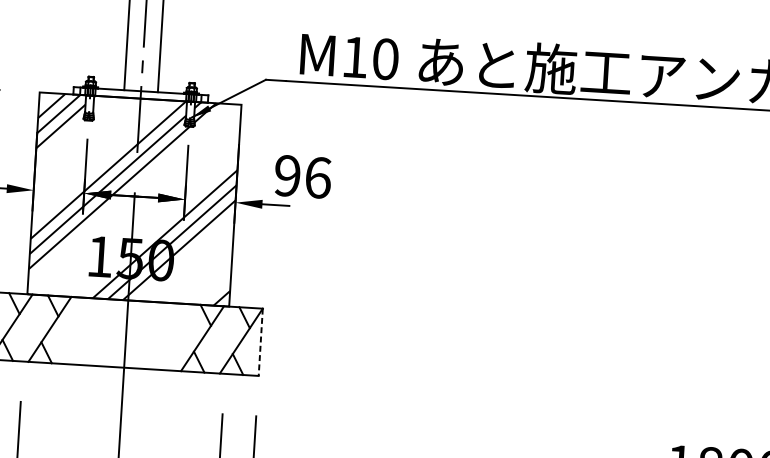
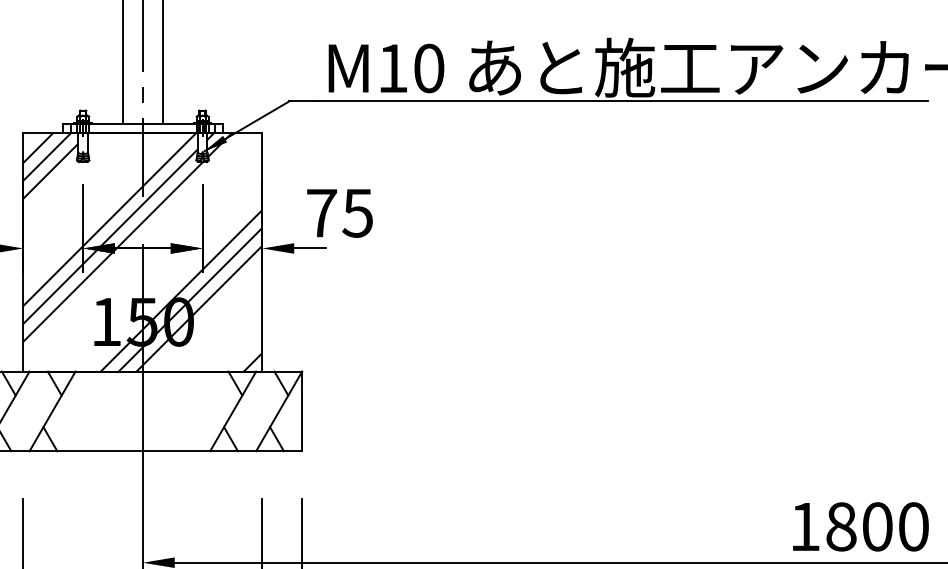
text: (302, 176) -> (339, 212), 96 -> 75
line: (261, 342) -> (302, 411), dashed -> solid

